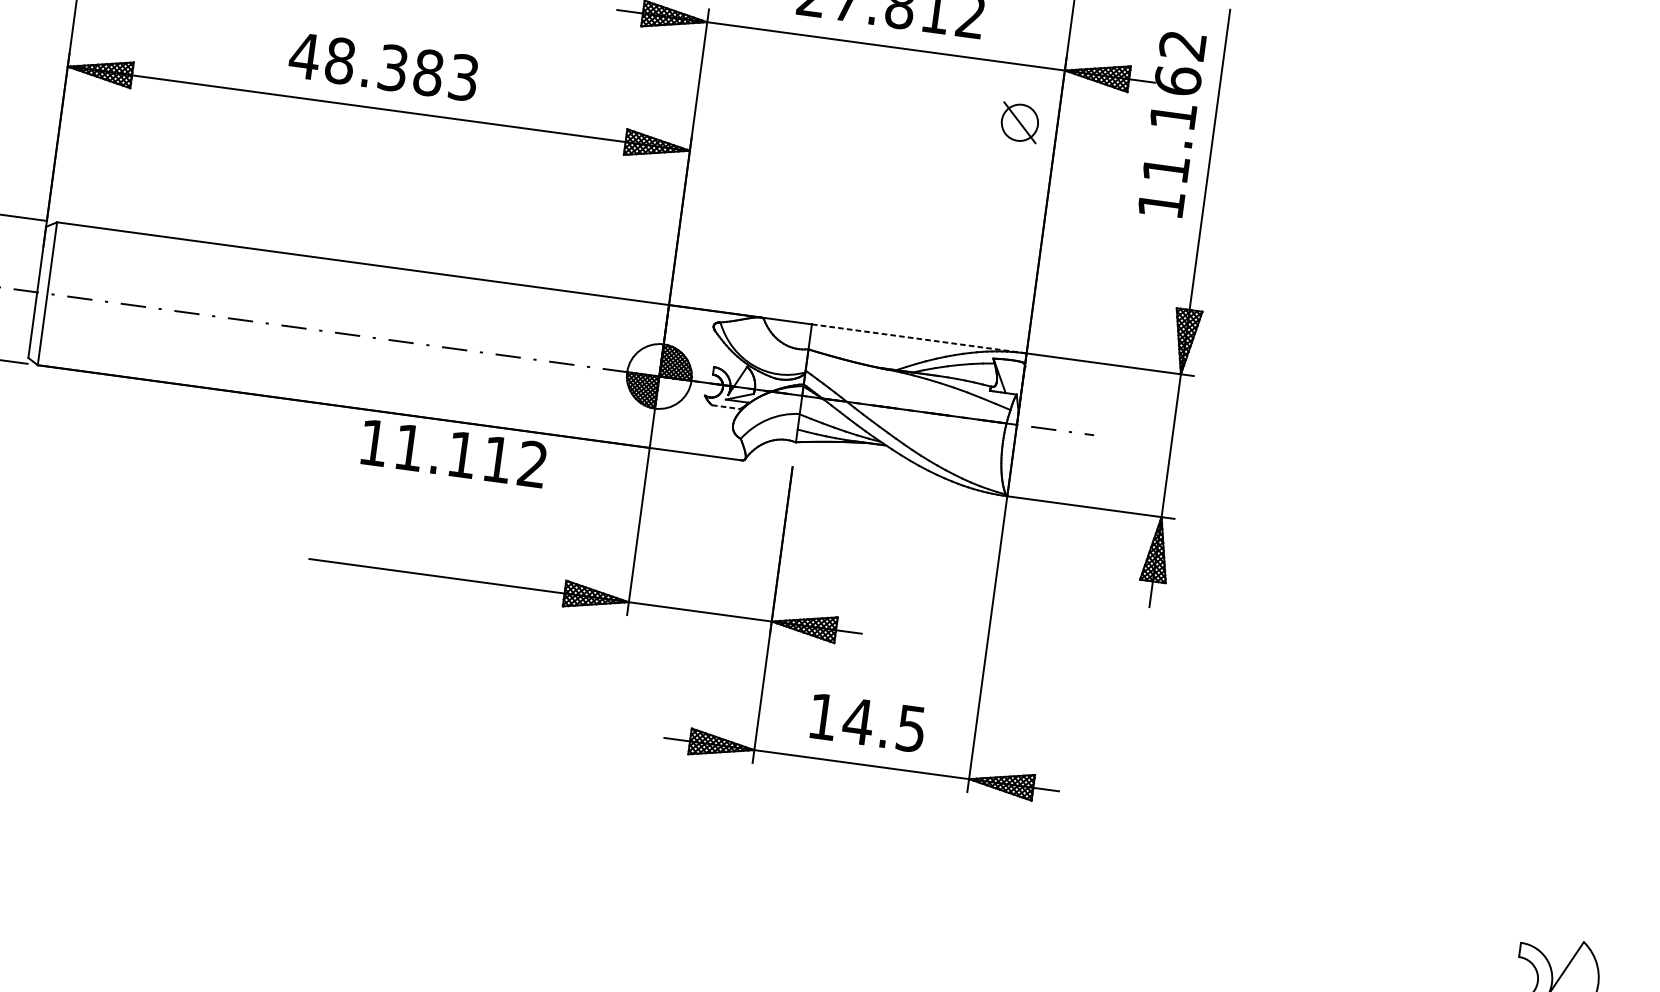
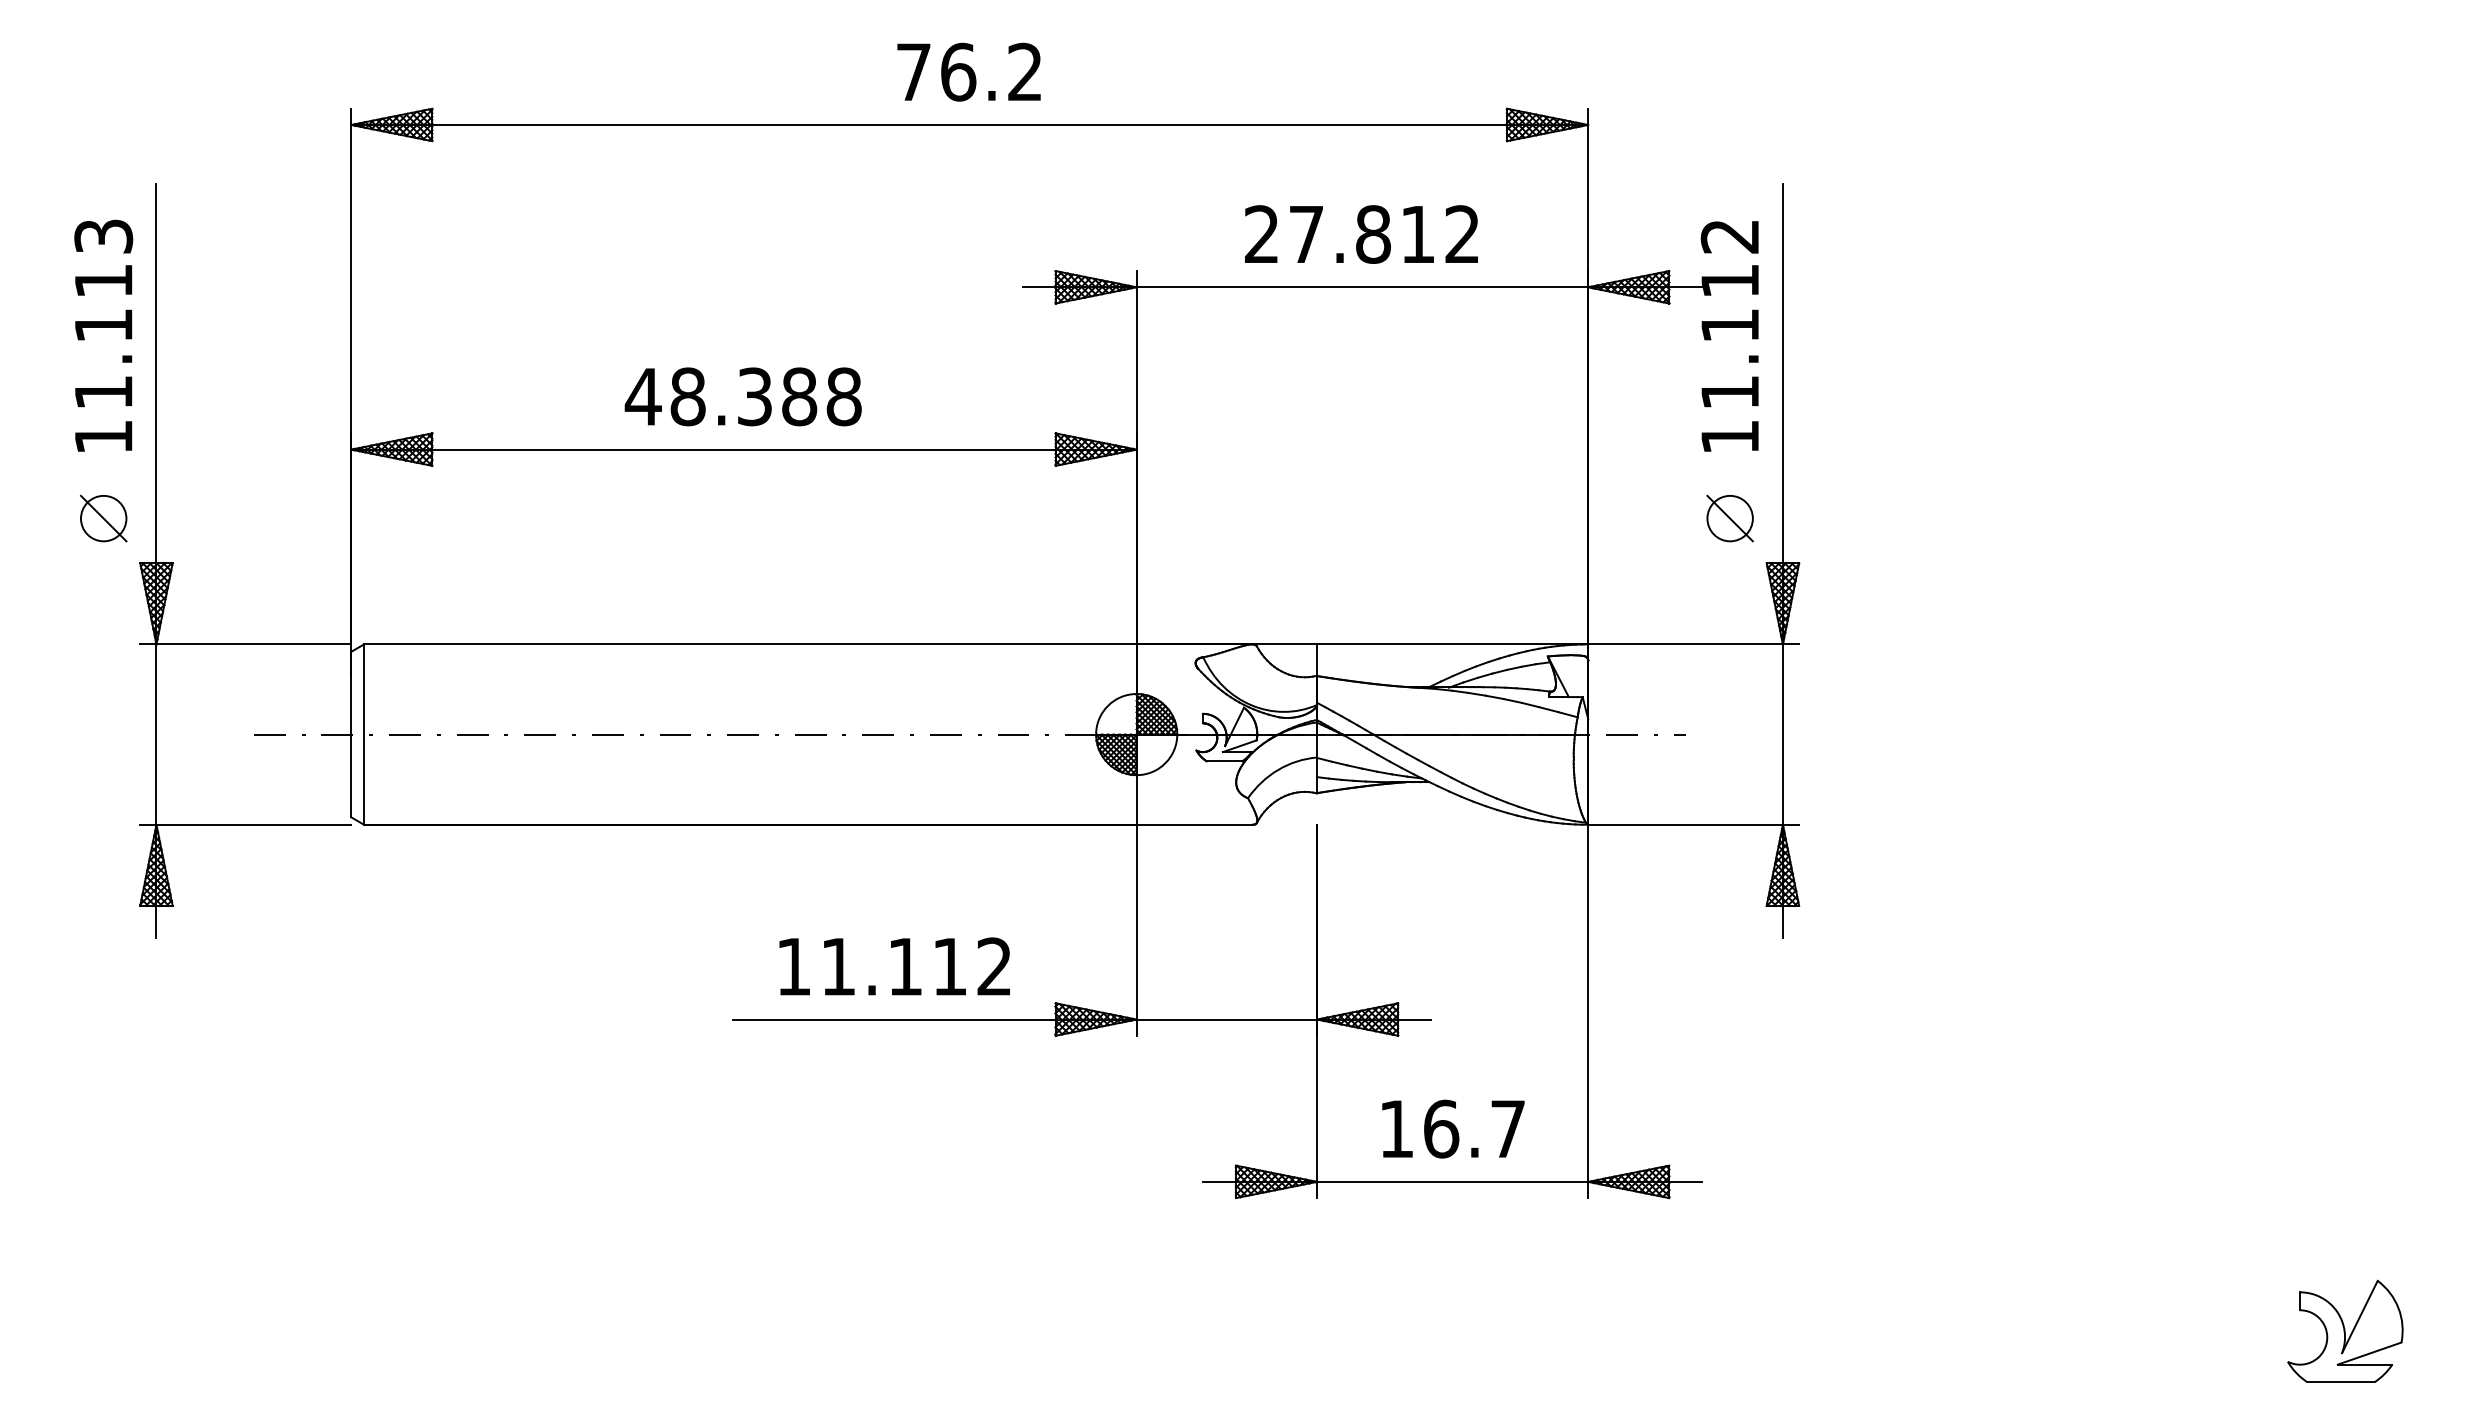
text: (463, 77) -> (843, 396), 48.383 -> 48.388
text: (1177, 80) -> (1729, 280), 11.162 -> 11.112
part: (1019, 122) -> (1729, 518), moved
line: (919, 338) -> (1452, 644), dashed -> solid
line: (726, 407) -> (1224, 761), dashed -> solid
text: (453, 453) -> (894, 966), moved
text: (883, 724) -> (1473, 1128), 14.5 -> 16.7

